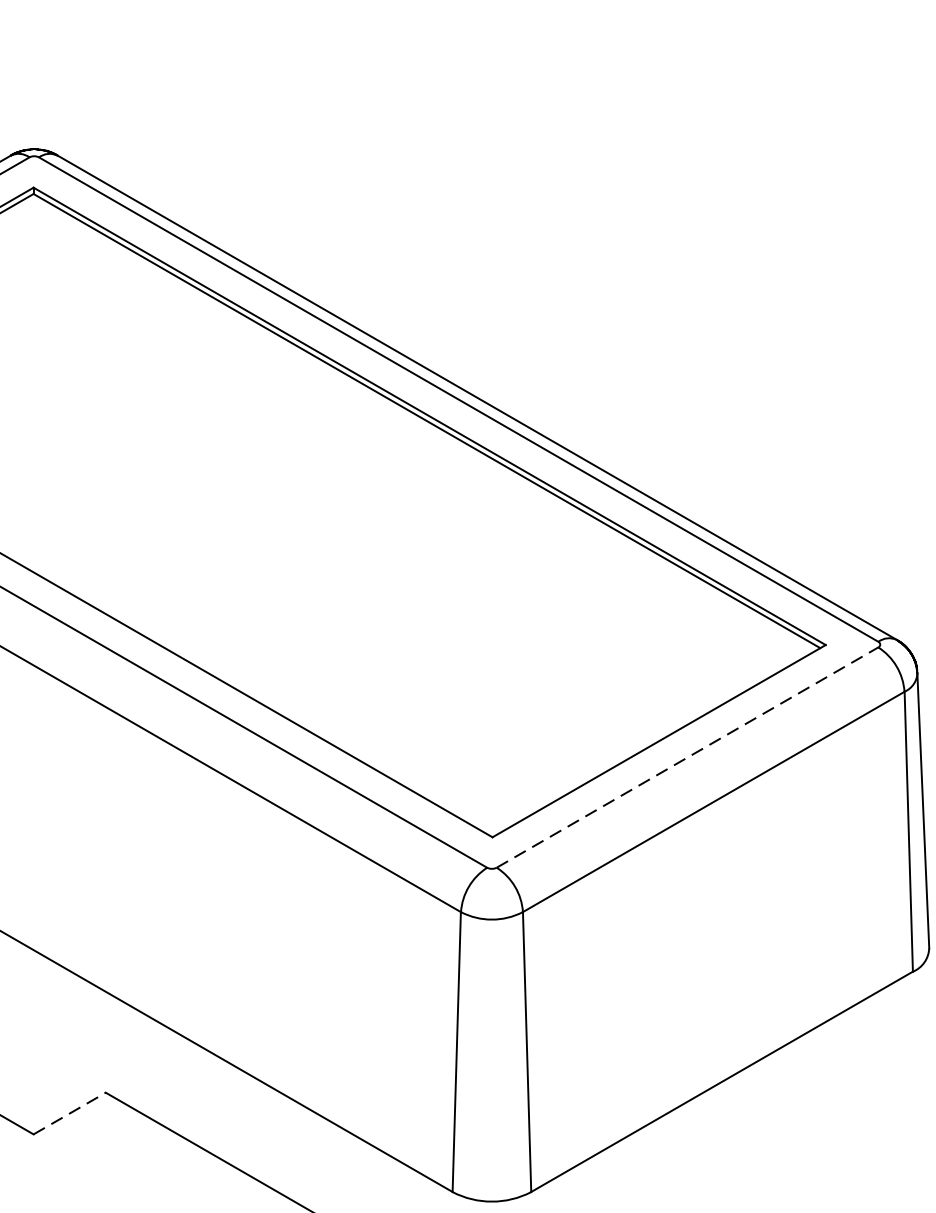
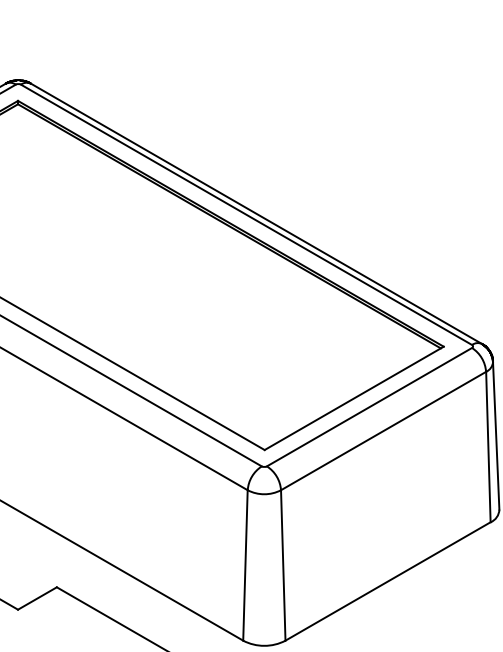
line: (687, 756) -> (369, 406), dashed -> solid
line: (69, 1113) -> (37, 598), dashed -> solid

